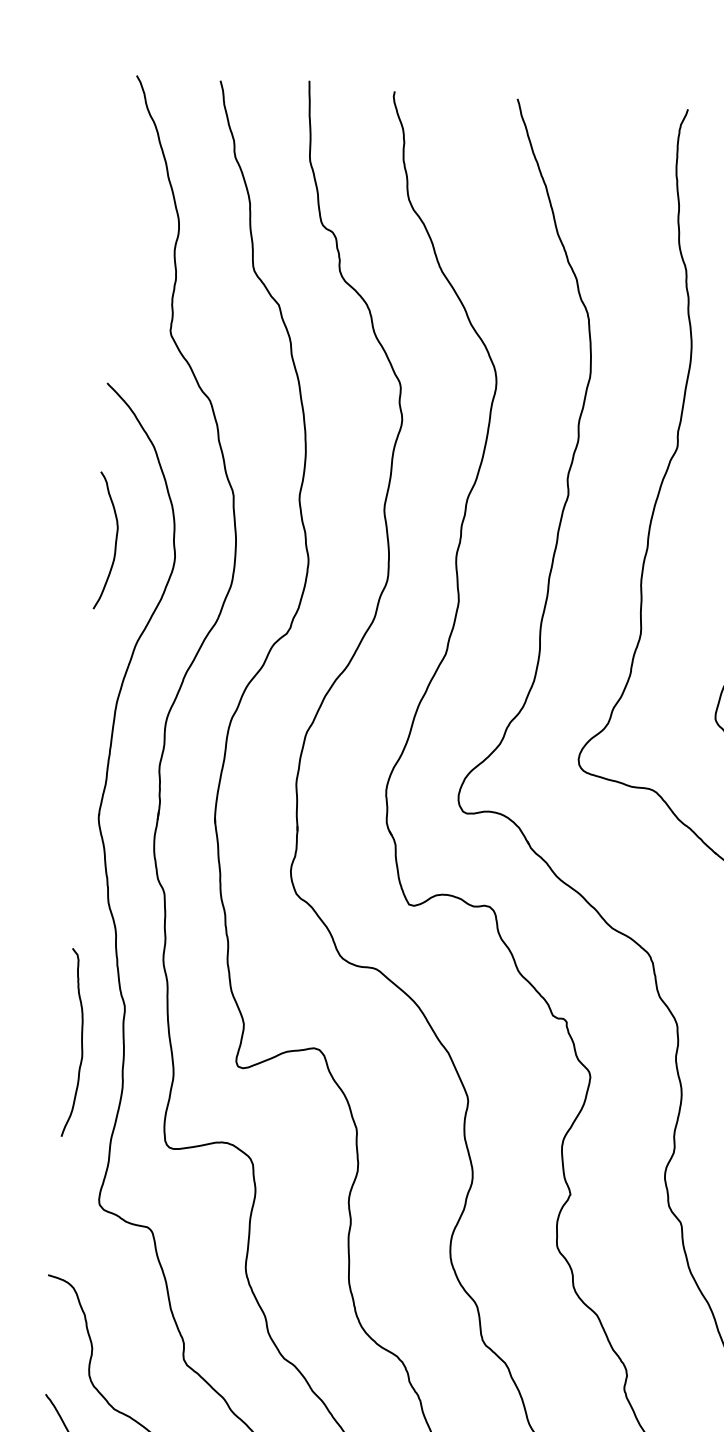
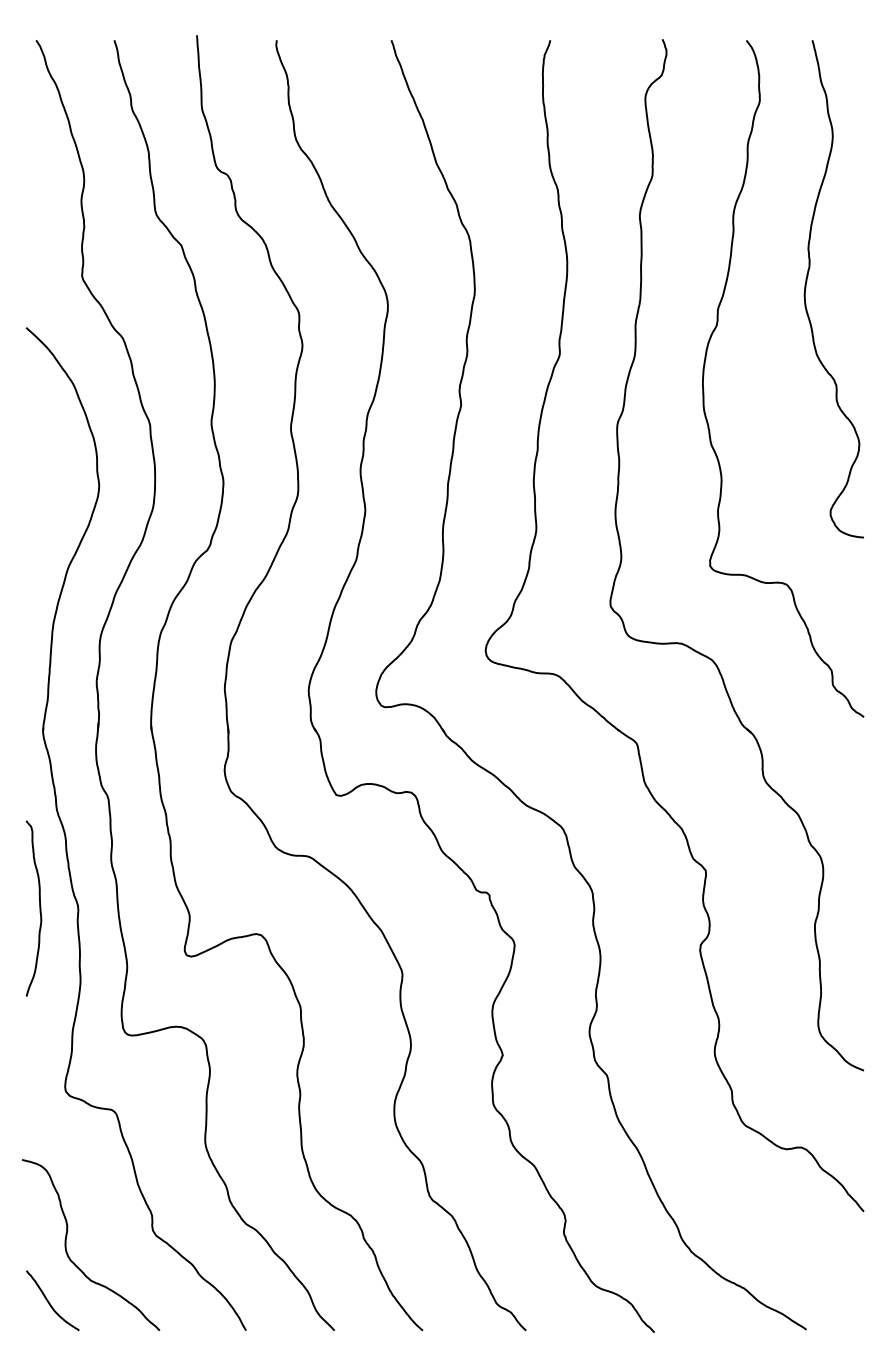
curve: (115, 541) -> (42, 474), removed
curve: (81, 1043) -> (39, 908), moved

